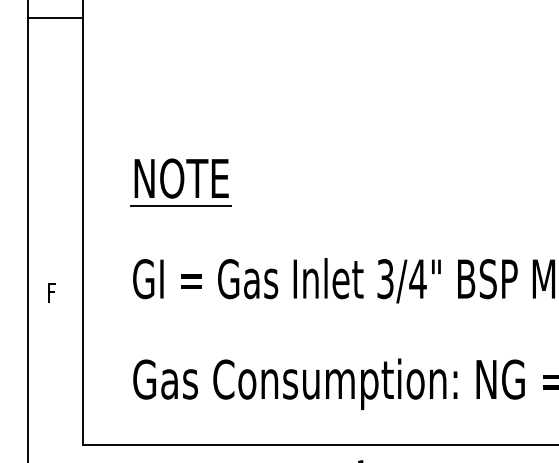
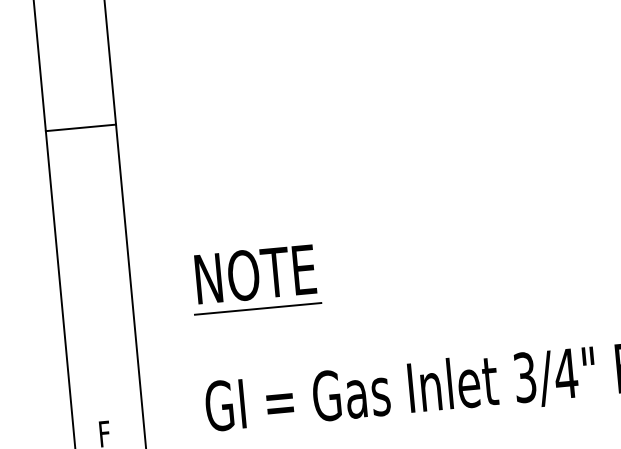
line: (55, 17) -> (81, 127), moved

